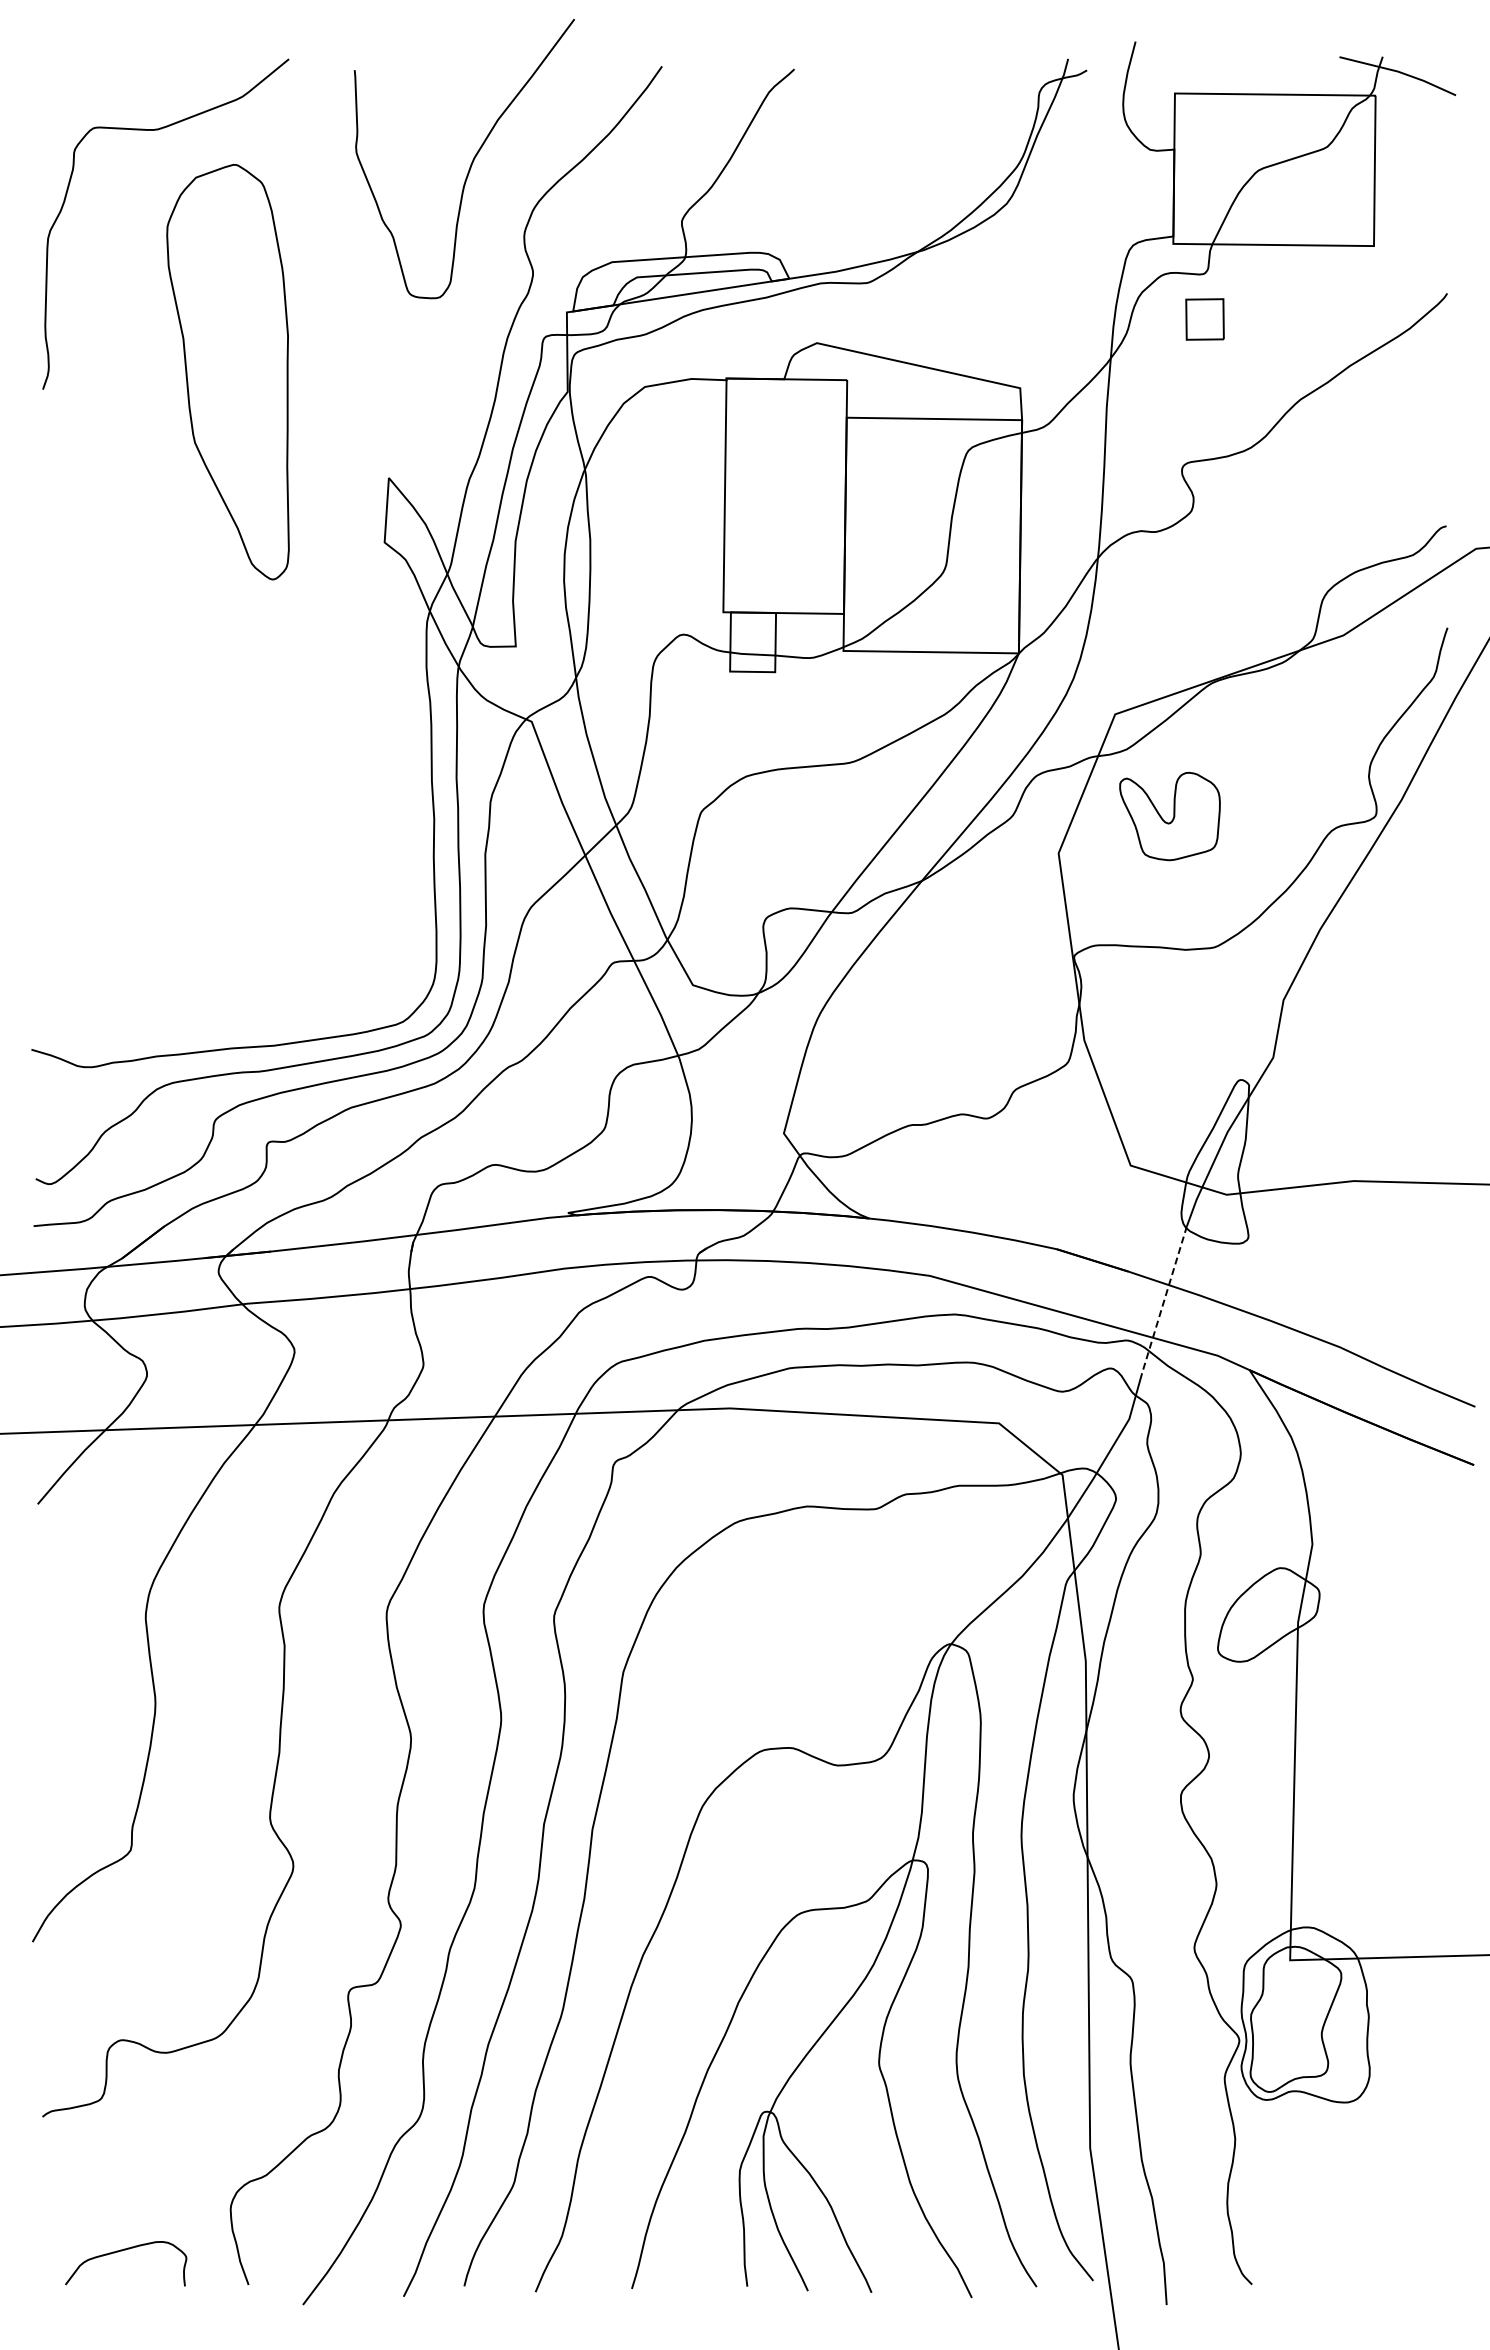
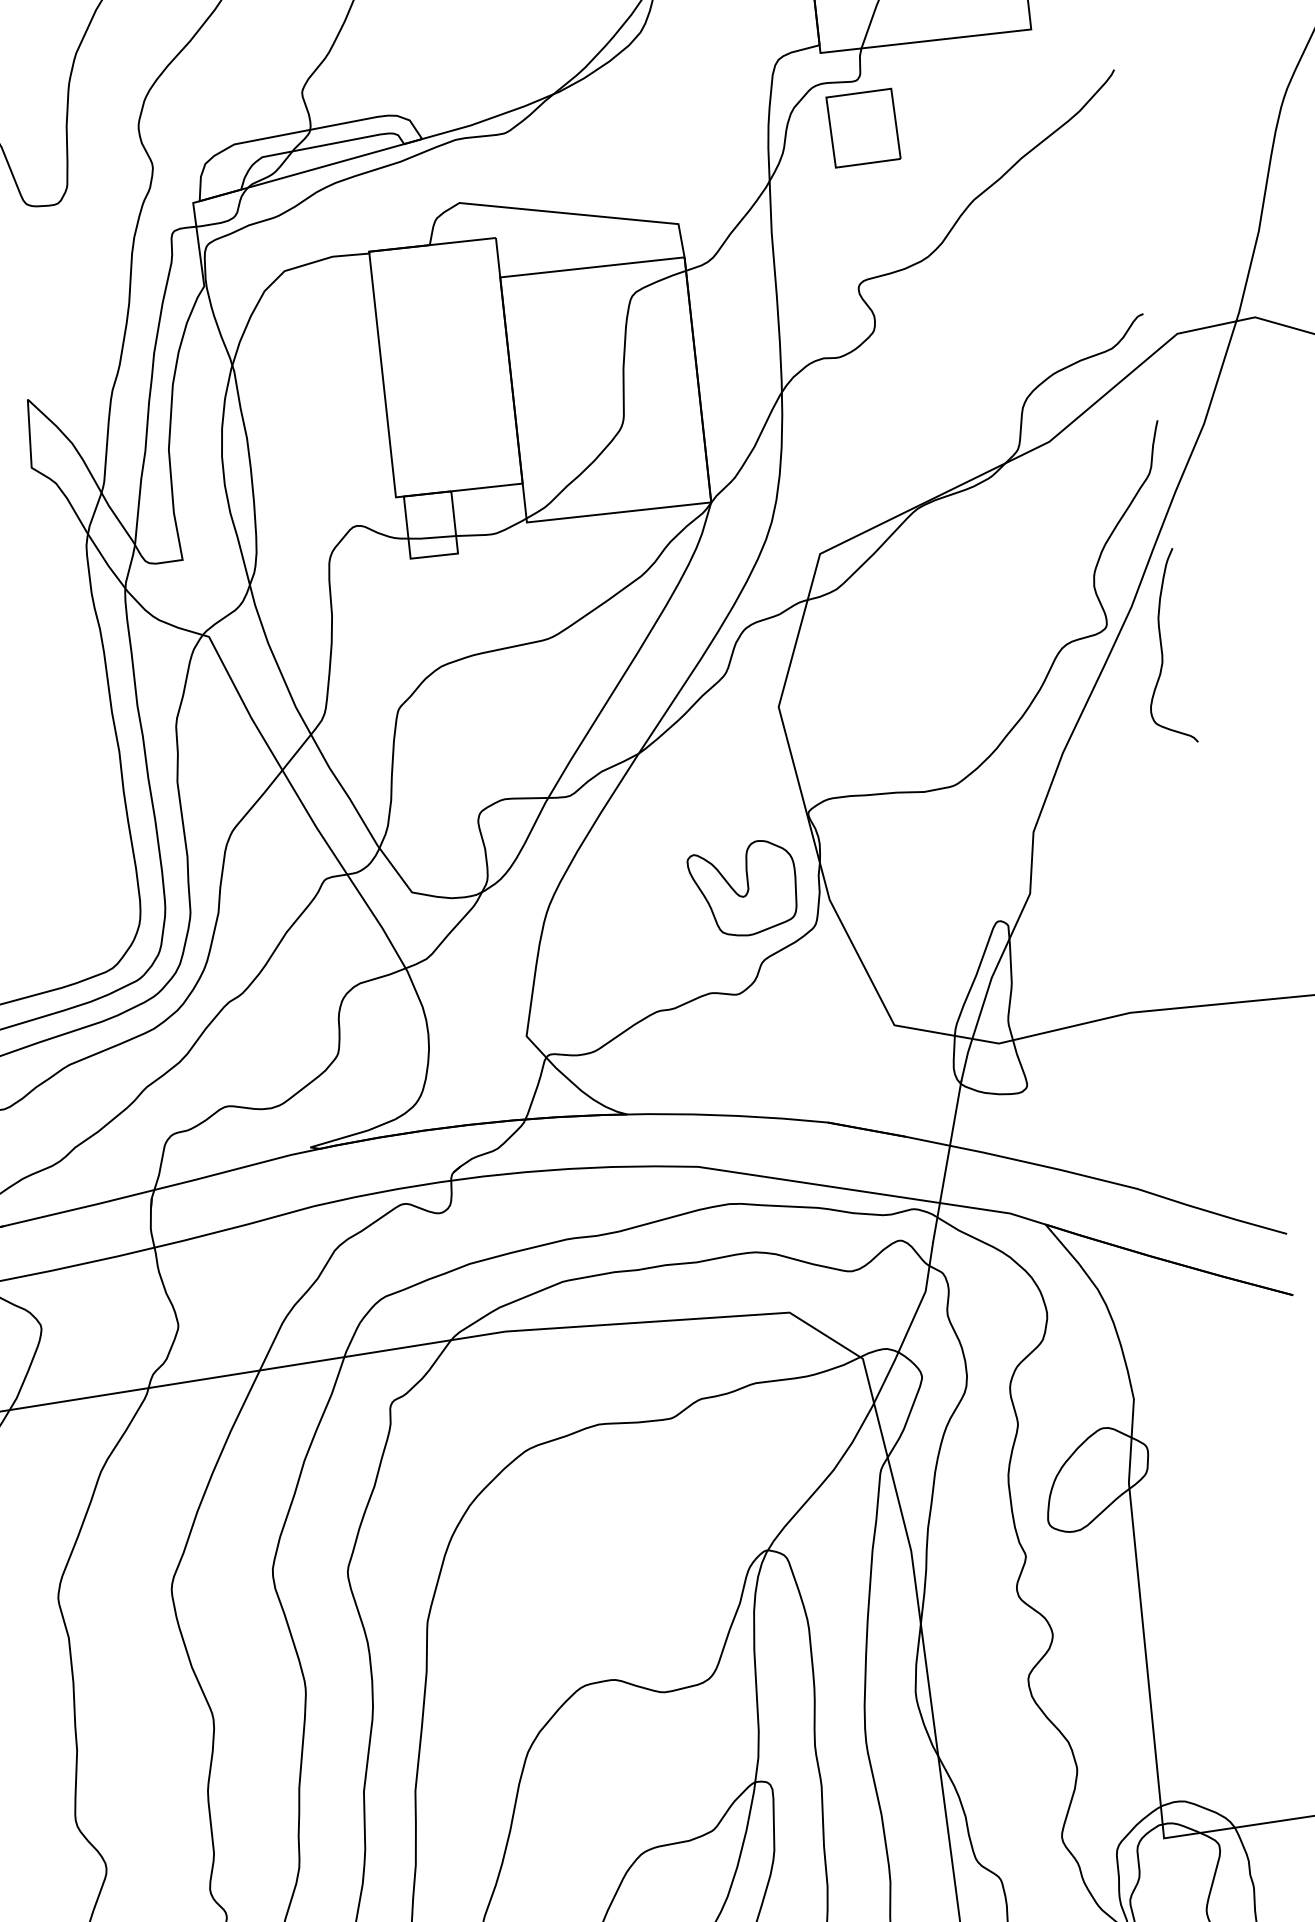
part: (1204, 319) -> (862, 128), size x1.67
part: (1169, 816) -> (743, 889), moved
curve: (1425, 841) -> (1161, 647), added
line: (1164, 1299) -> (947, 1161), dashed -> solid

